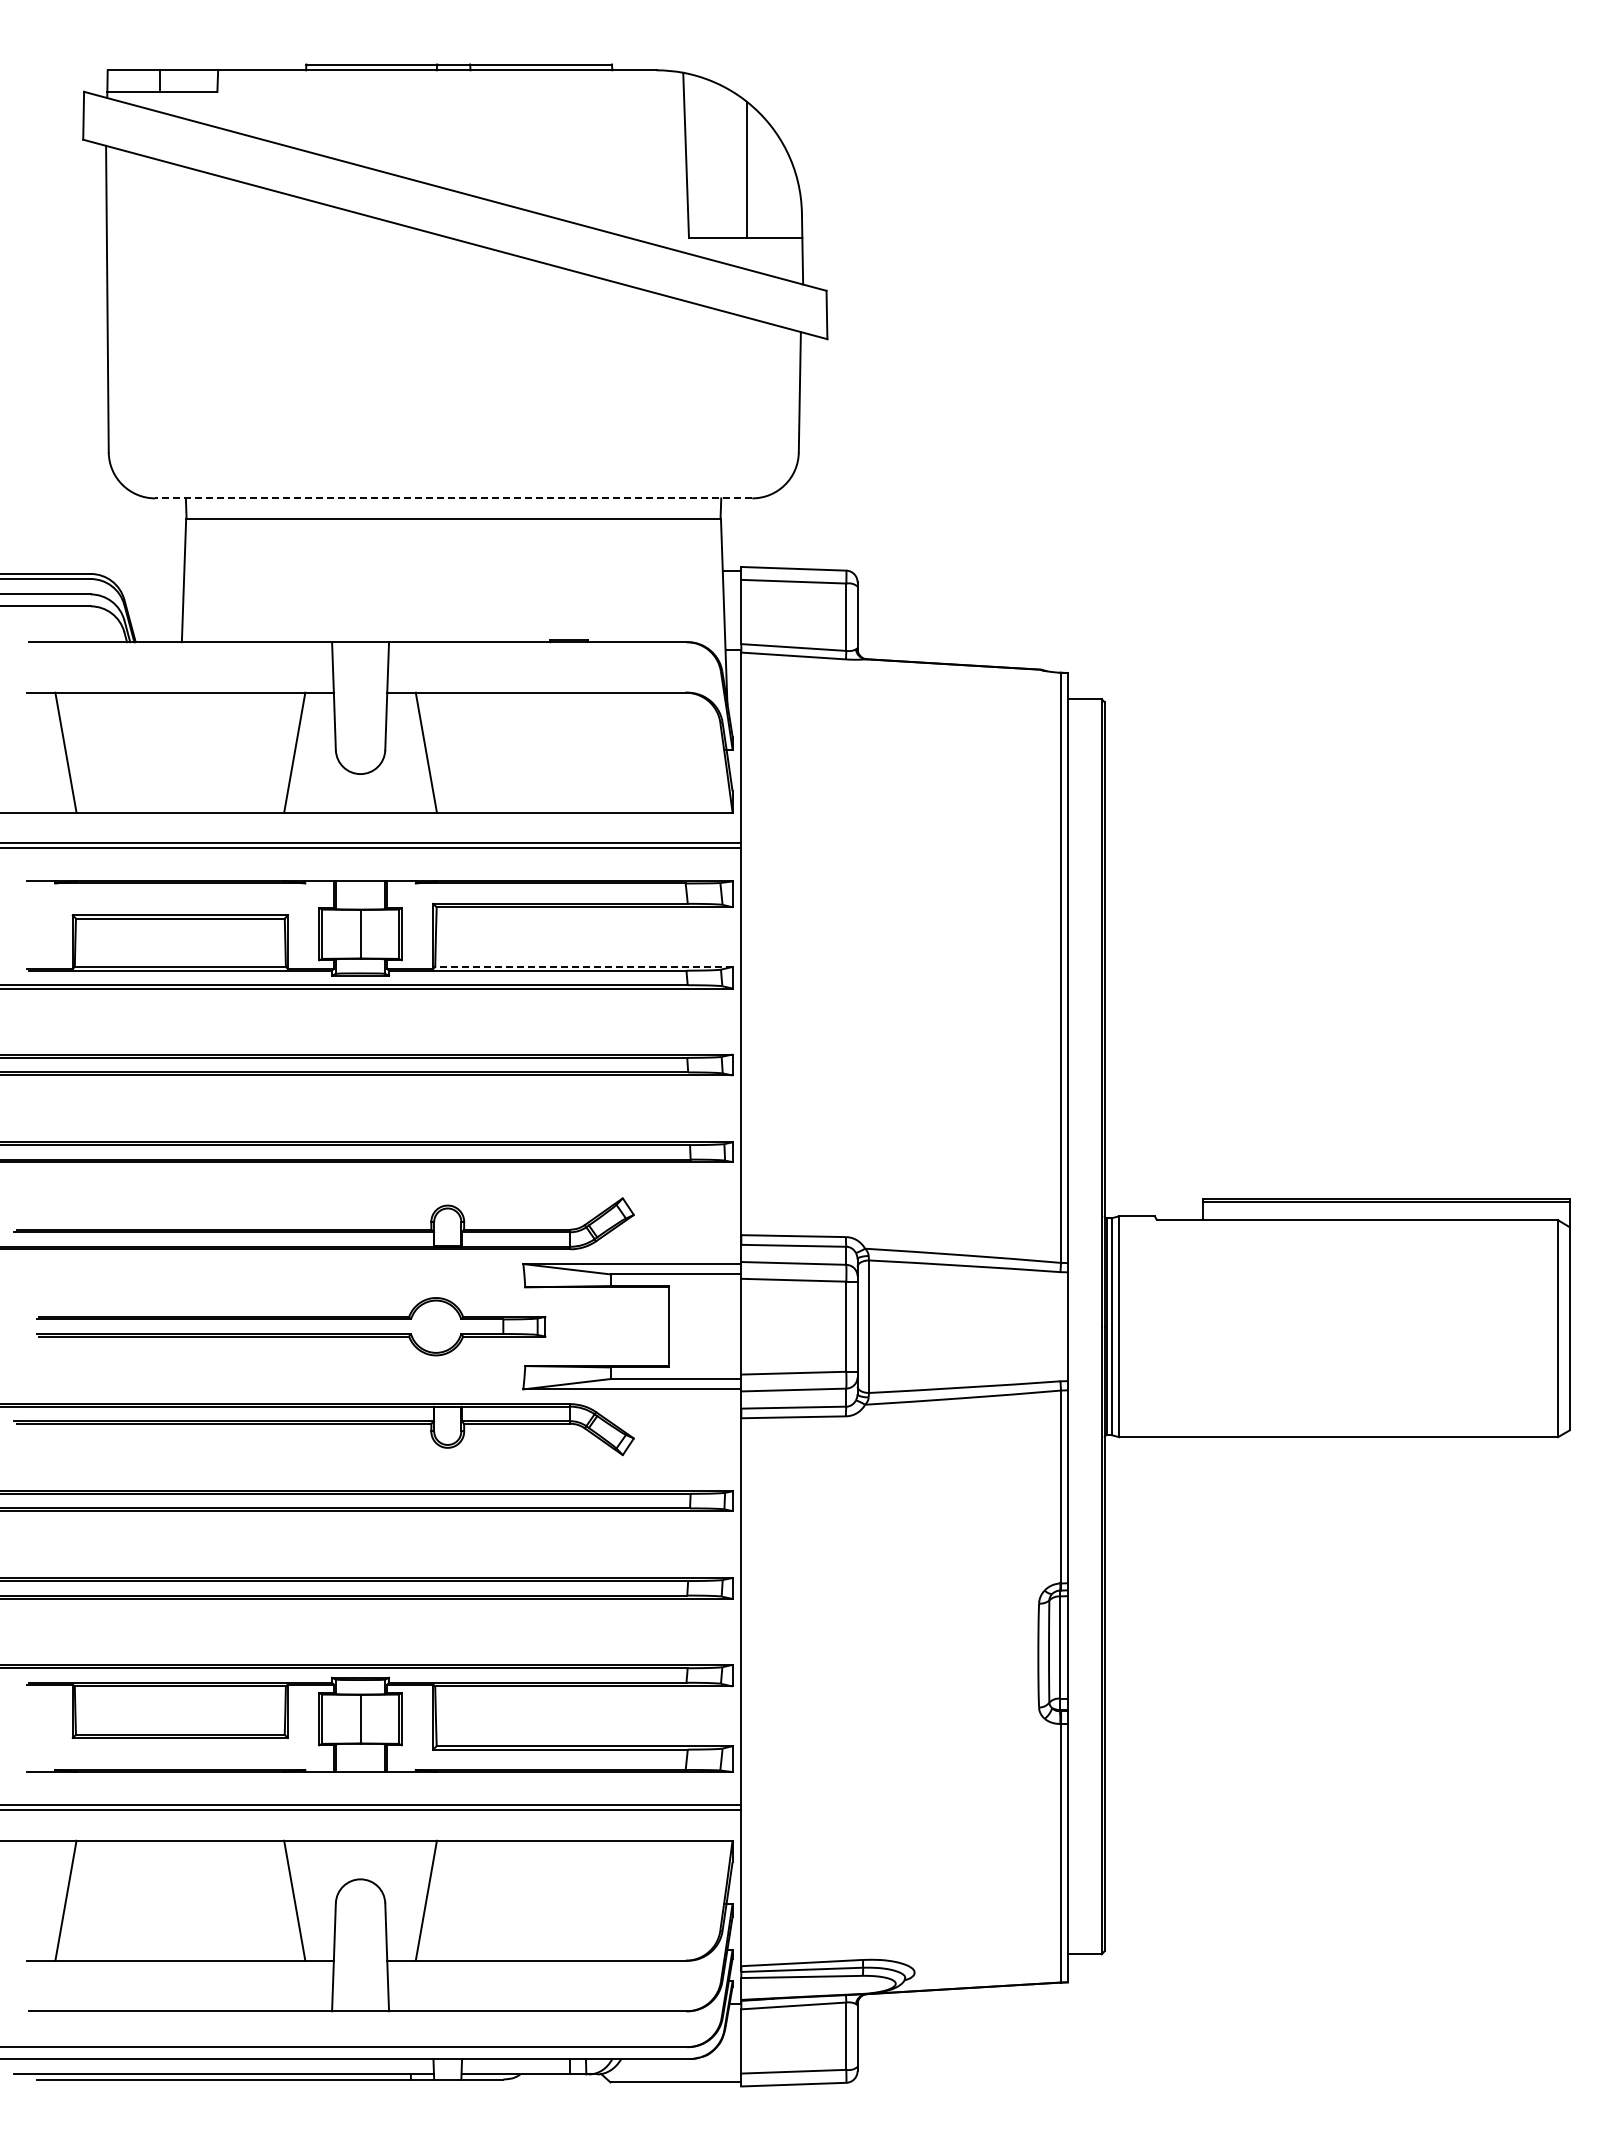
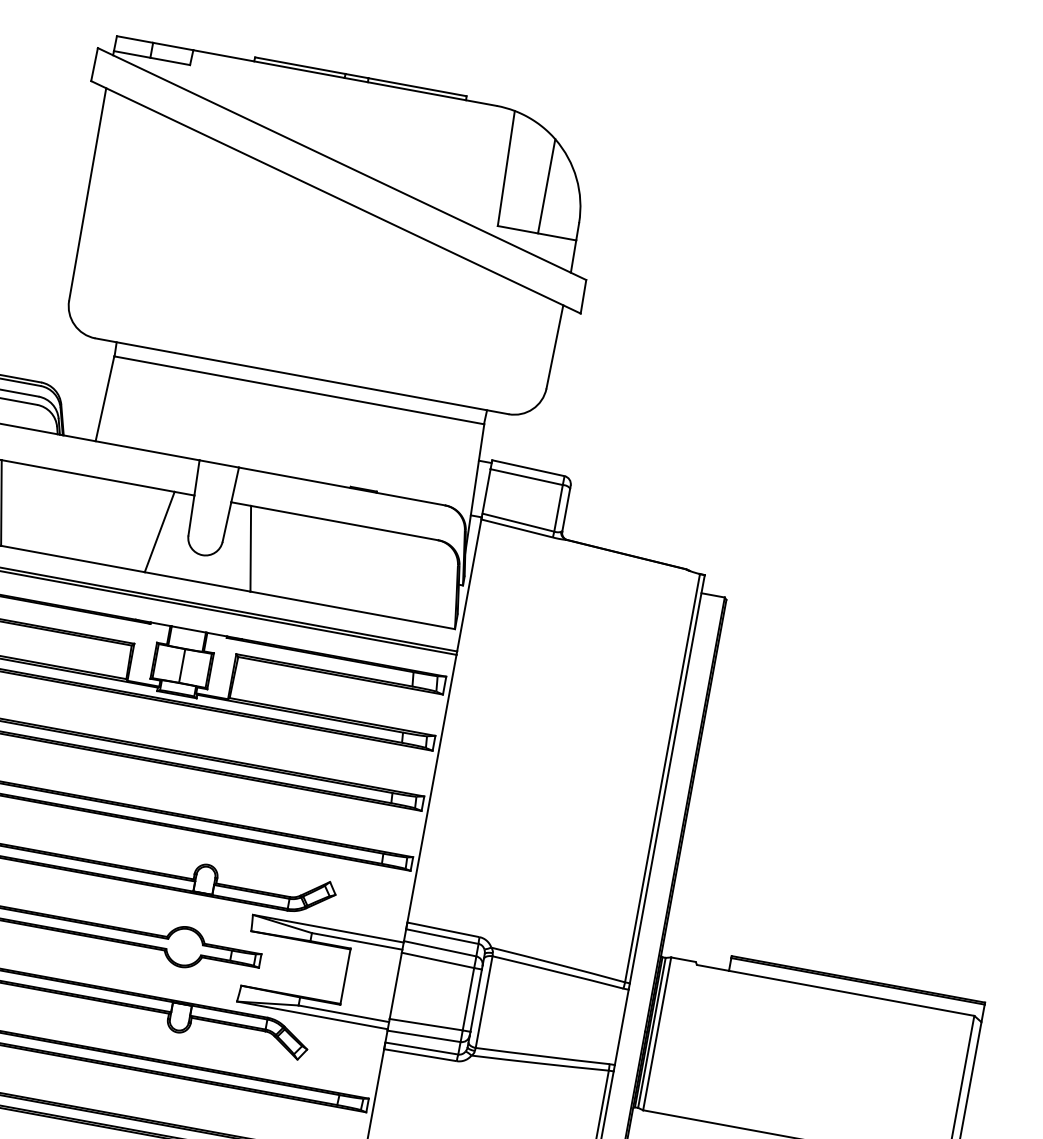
line: (453, 498) -> (301, 376), dashed -> solid
line: (583, 966) -> (332, 716), dashed -> solid

